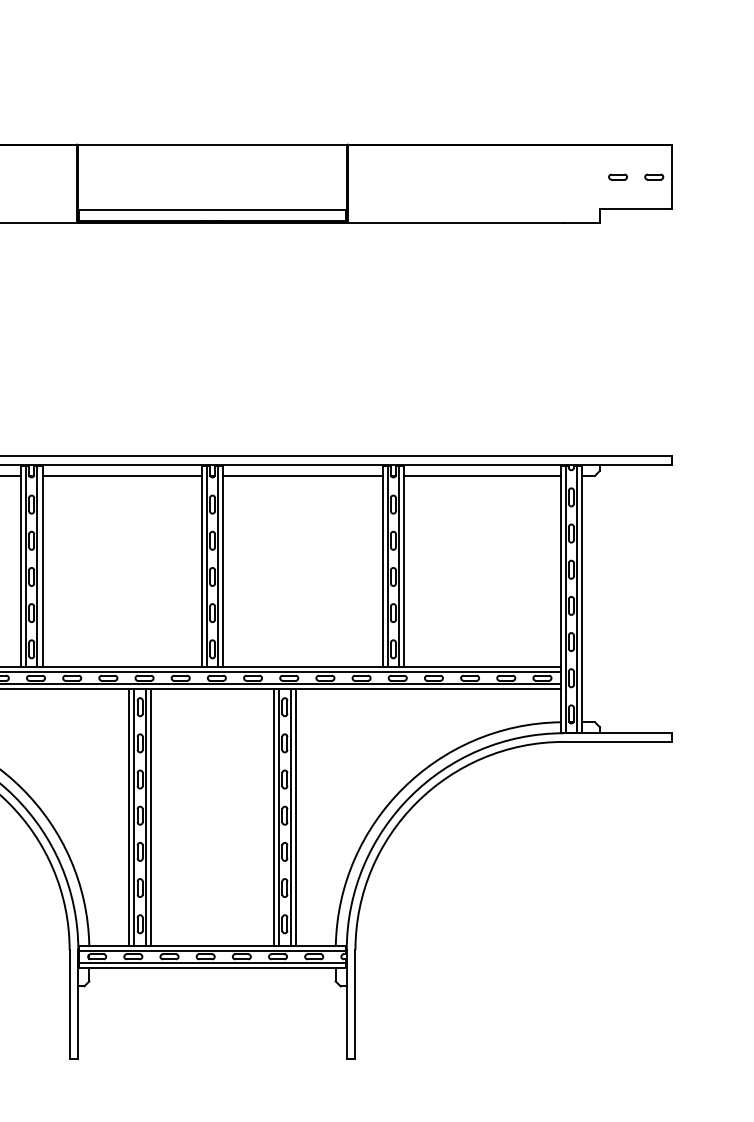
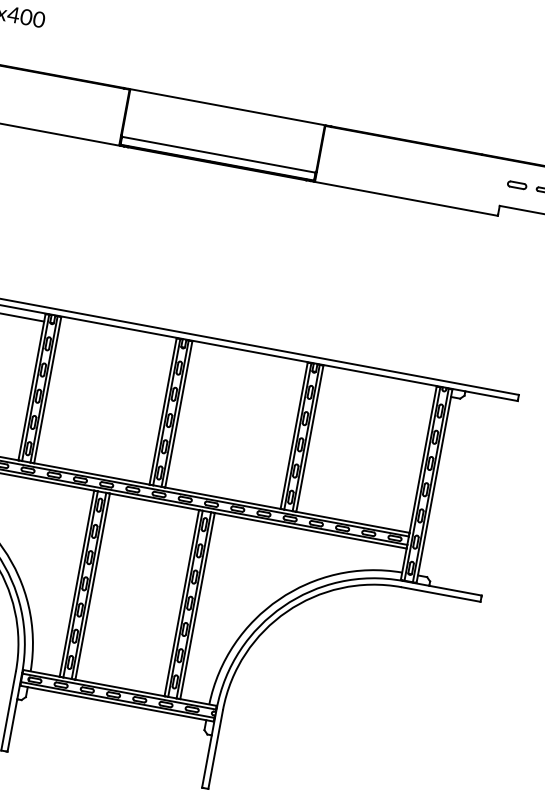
part: (617, 176) -> (516, 184), size x1.4
line: (121, 475) -> (117, 334), removed
line: (302, 475) -> (248, 359), removed
line: (482, 475) -> (378, 383), removed

